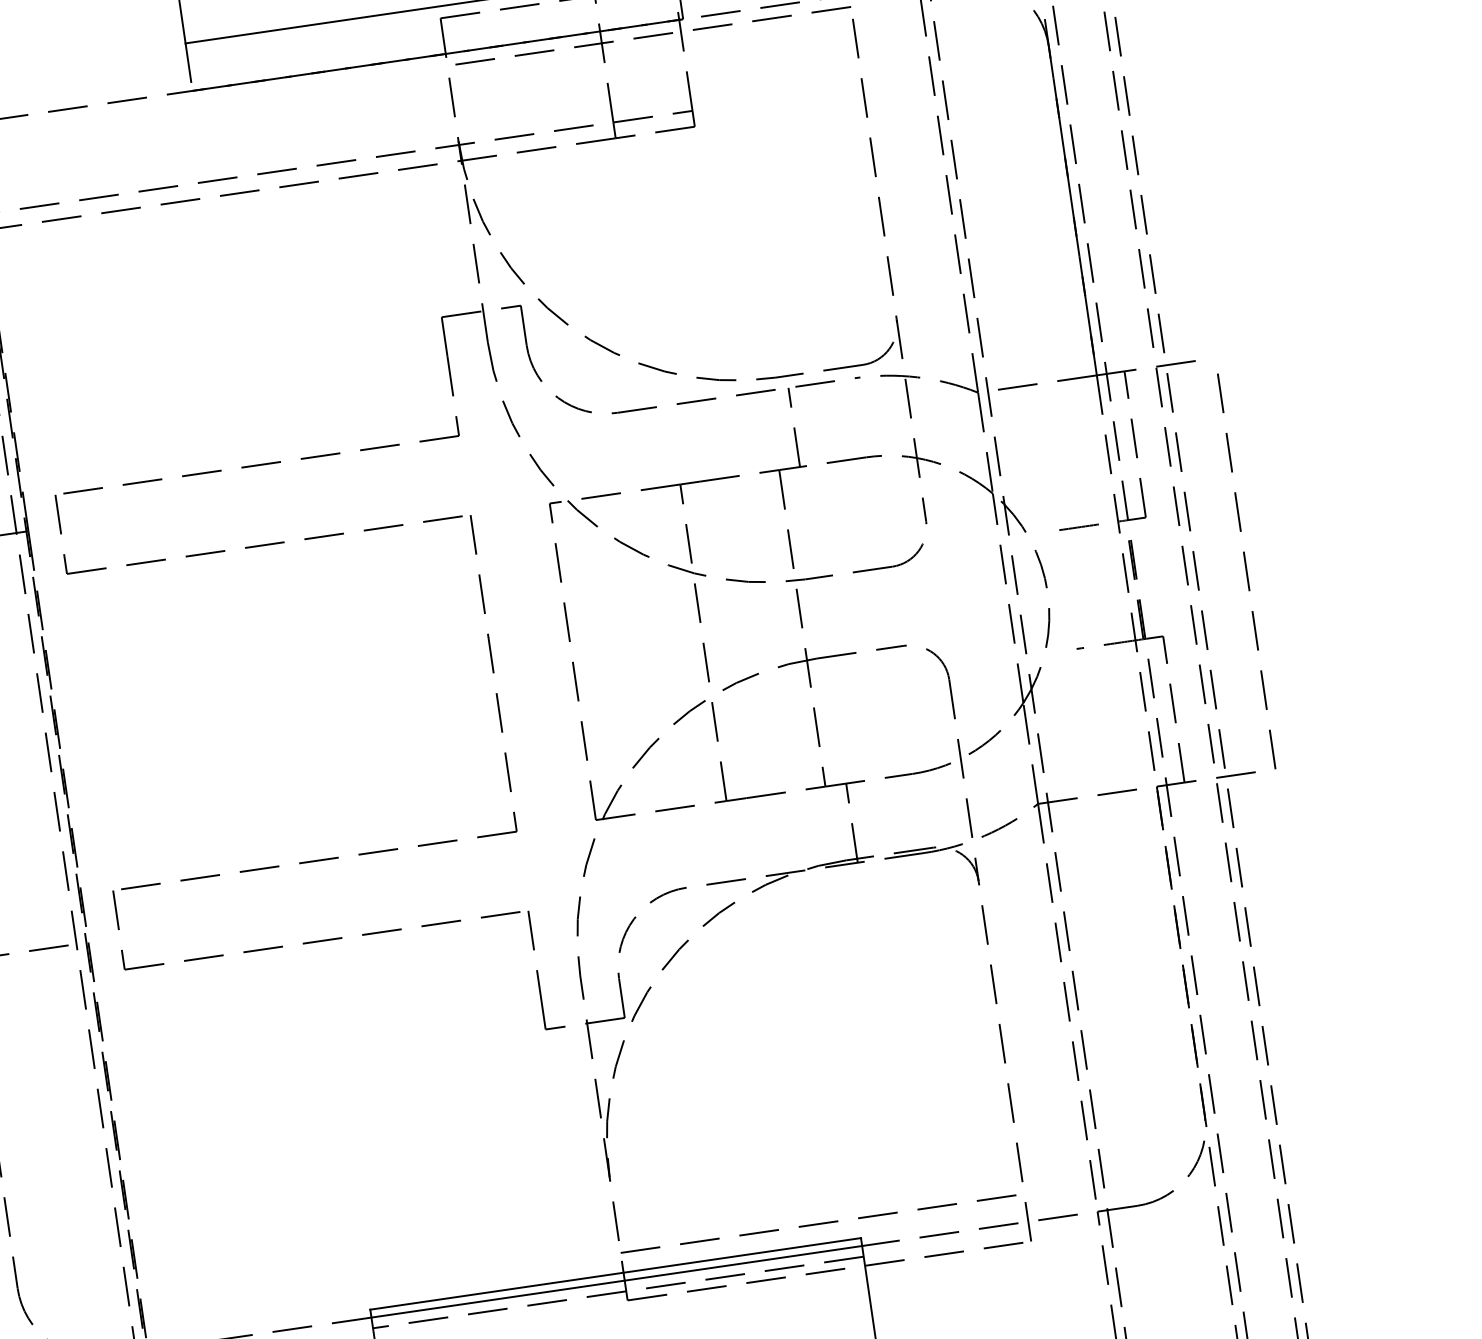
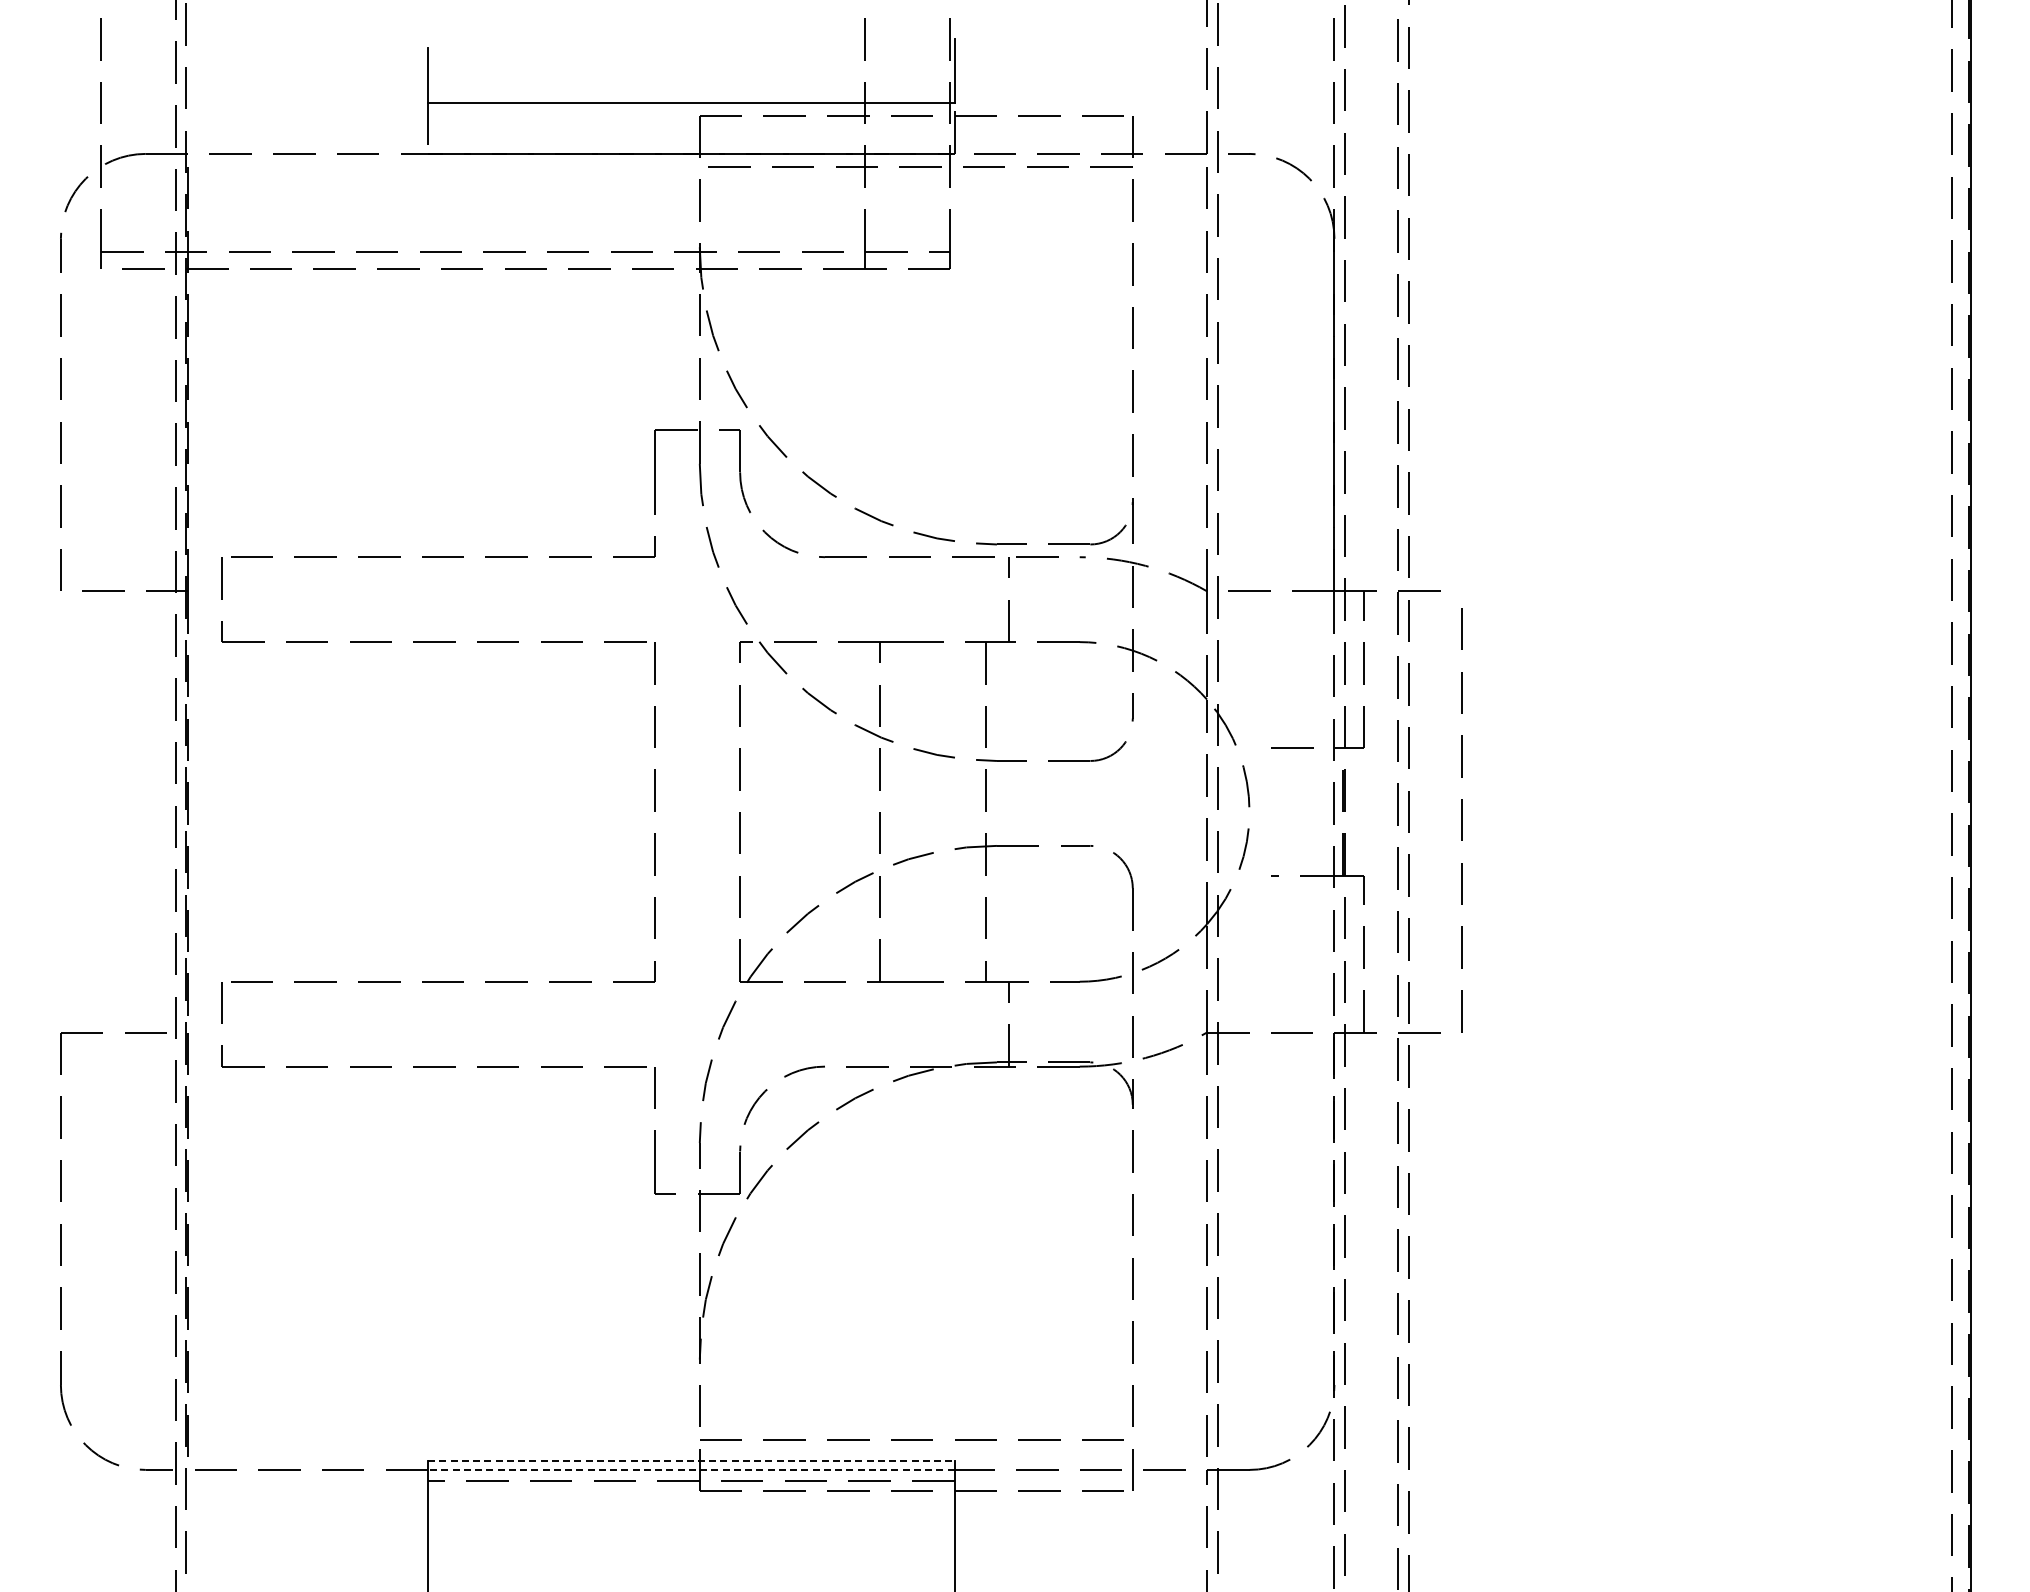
line: (615, 1273) -> (691, 1461), solid -> dashed
line: (616, 1281) -> (690, 1469), solid -> dashed

